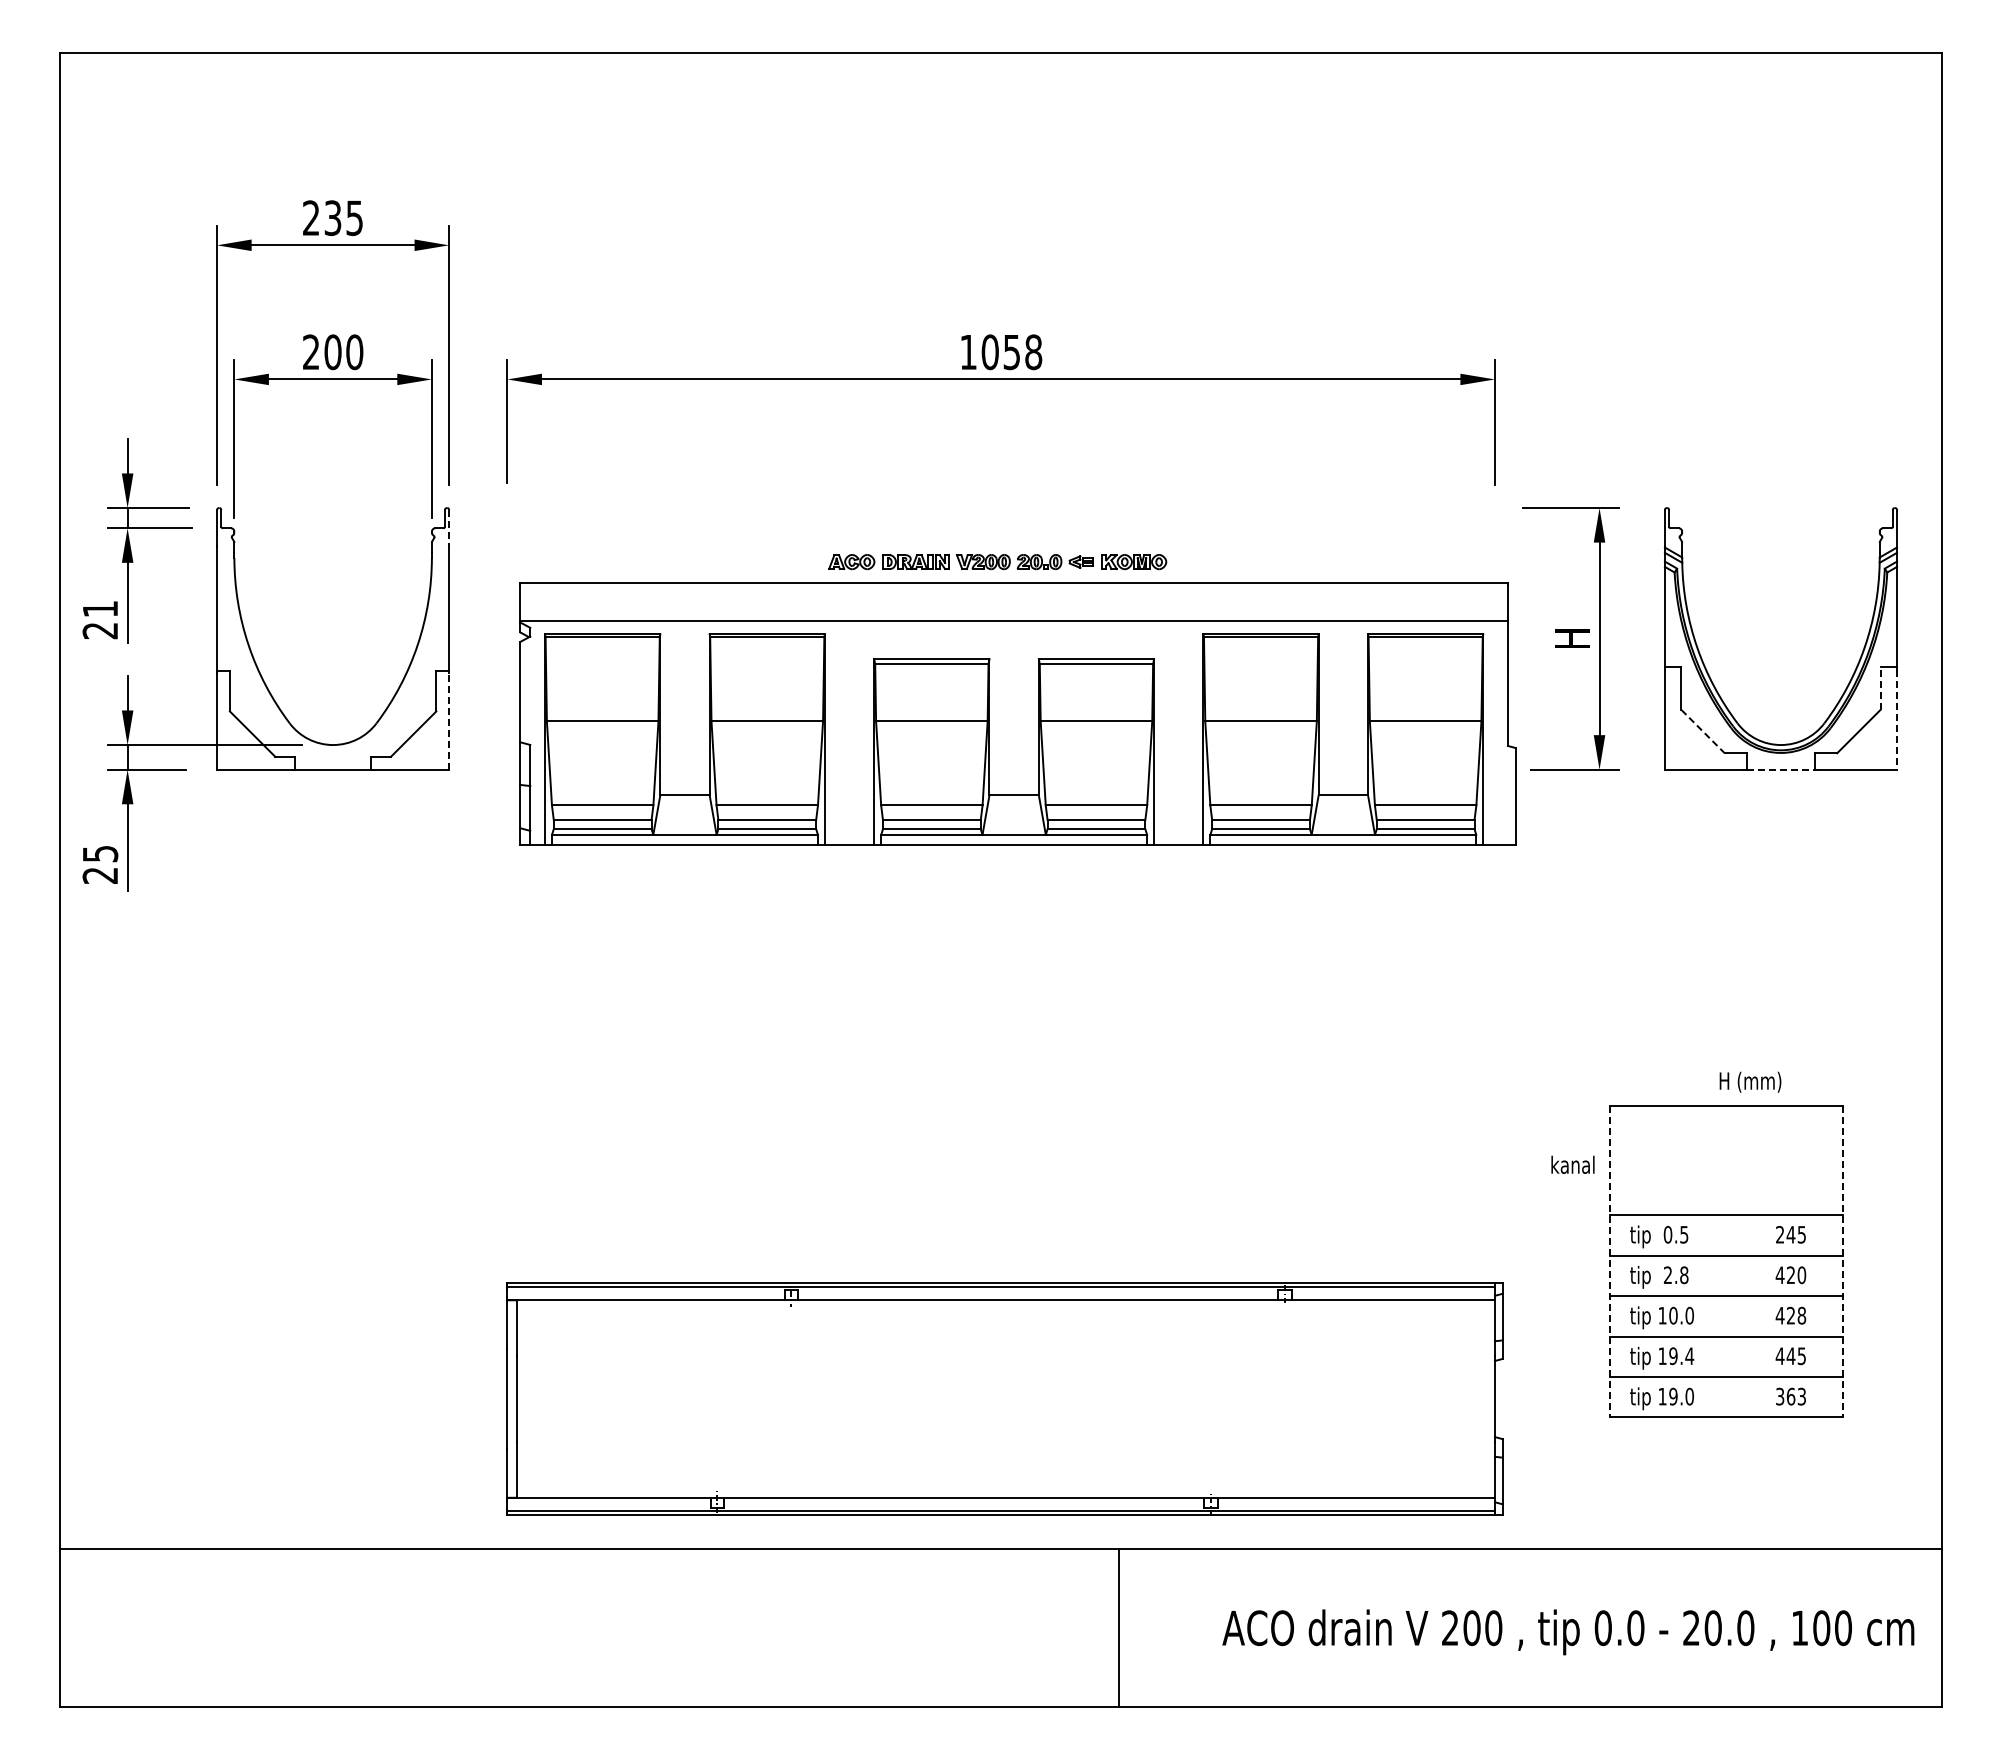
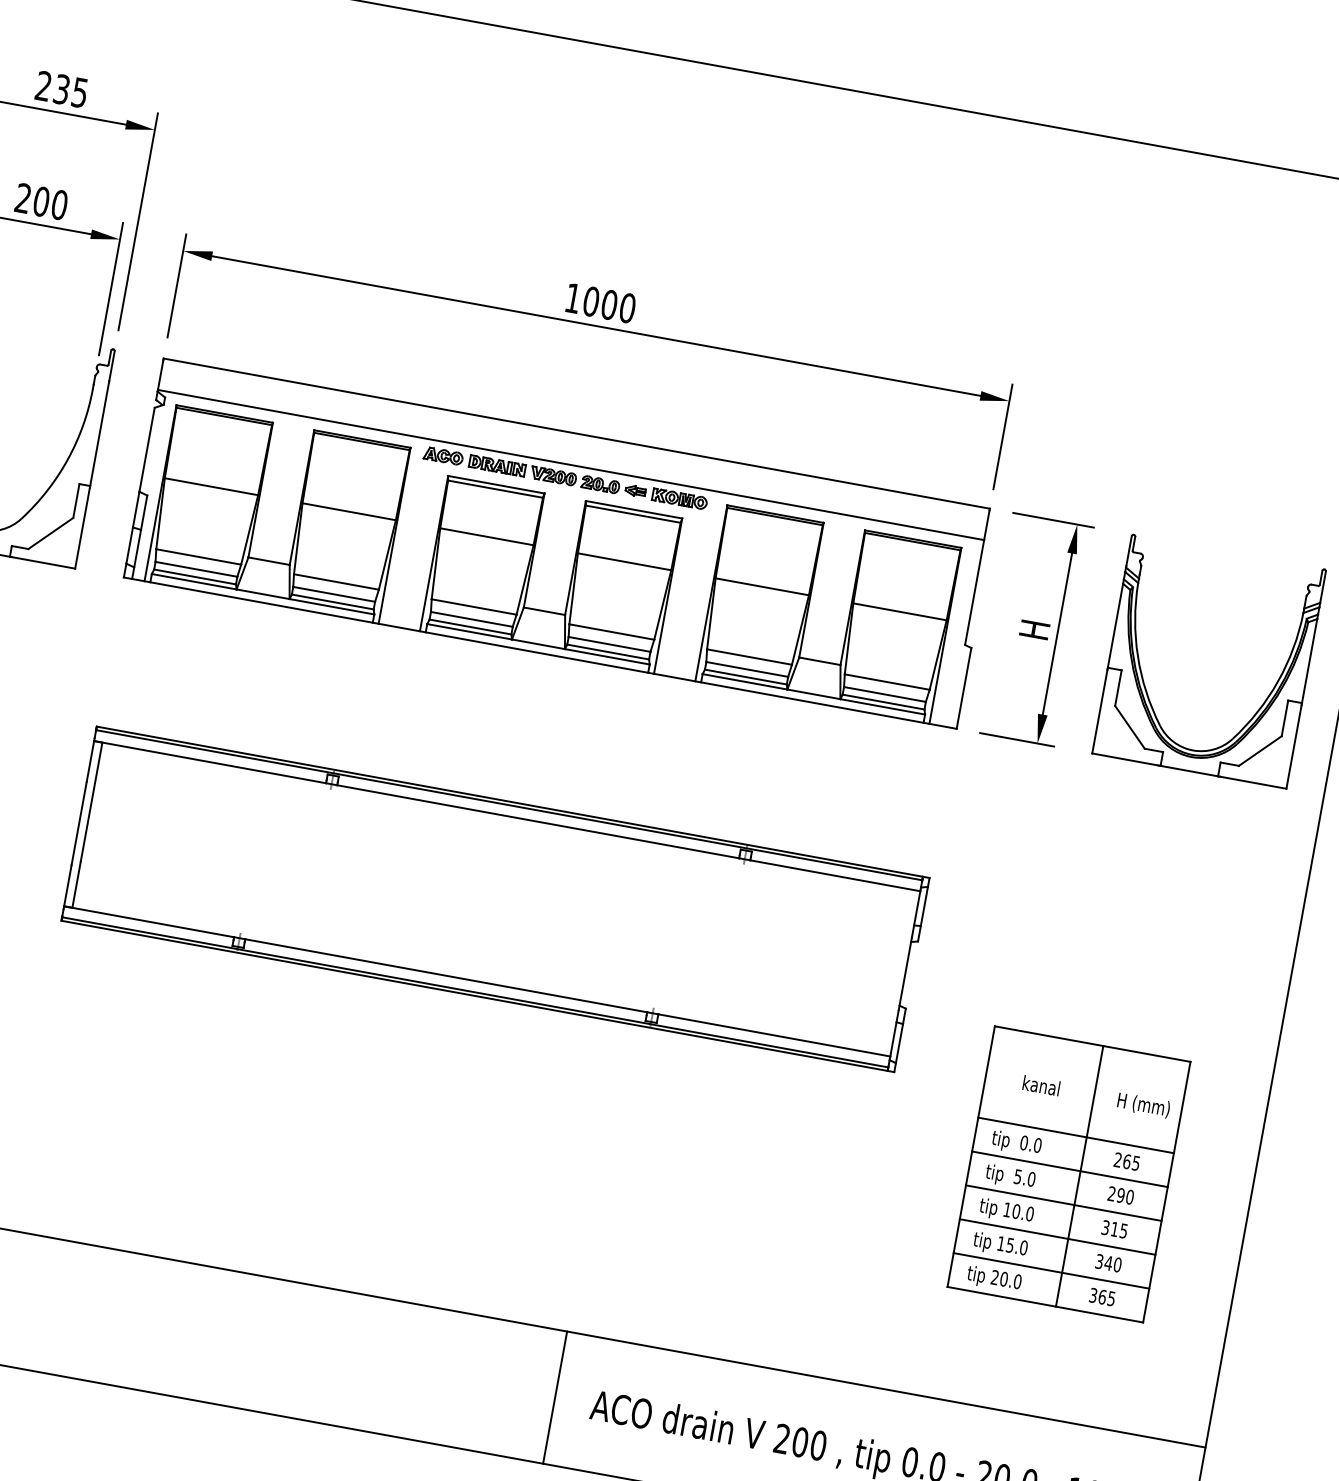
text: (1022, 352) -> (618, 306), 1058 -> 1000
line: (449, 527) -> (112, 366), dashed -> solid
line: (1880, 688) -> (1284, 718), dashed -> solid
part: (1017, 713) -> (559, 543), moved
line: (1897, 719) -> (1294, 746), dashed -> solid
line: (449, 720) -> (82, 527), dashed -> solid
line: (1703, 731) -> (1130, 727), dashed -> solid
line: (1781, 769) -> (1189, 771), dashed -> solid
text: (1750, 1081) -> (1143, 1104), moved
text: (1572, 1164) -> (1041, 1085), moved
text: (1684, 1234) -> (1037, 1145), 0.5 -> 0.0
text: (1790, 1234) -> (1126, 1161), 245 -> 265
line: (1609, 1261) -> (971, 1156), dashed -> solid
line: (1739, 1261) -> (1079, 1176), added
line: (1843, 1261) -> (1166, 1192), dashed -> solid
text: (1676, 1275) -> (1025, 1178), 2.8 -> 5.0
text: (1785, 1275) -> (1116, 1194), 420 -> 290
text: (1790, 1315) -> (1114, 1229), 428 -> 315
text: (1681, 1356) -> (1016, 1246), 19.4 -> 15.0
text: (1790, 1356) -> (1108, 1263), 445 -> 340
text: (1801, 1395) -> (1111, 1297), 363 -> 365
text: (1667, 1396) -> (999, 1278), 19.0 -> 20.0
part: (1004, 1398) -> (495, 898), moved
line: (1118, 1628) -> (554, 1397), moved

